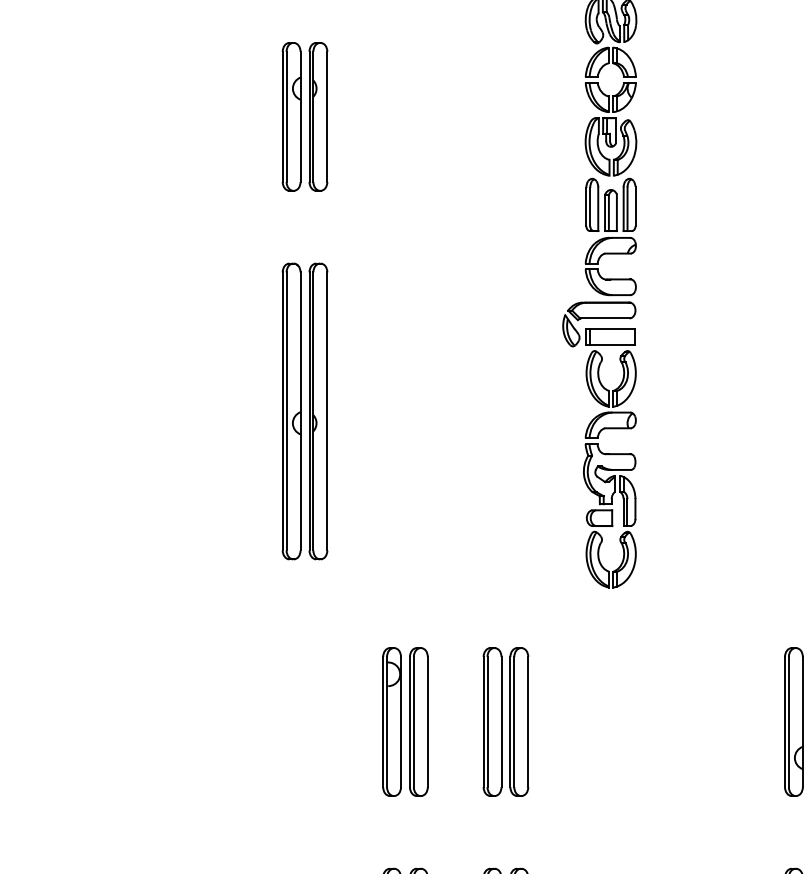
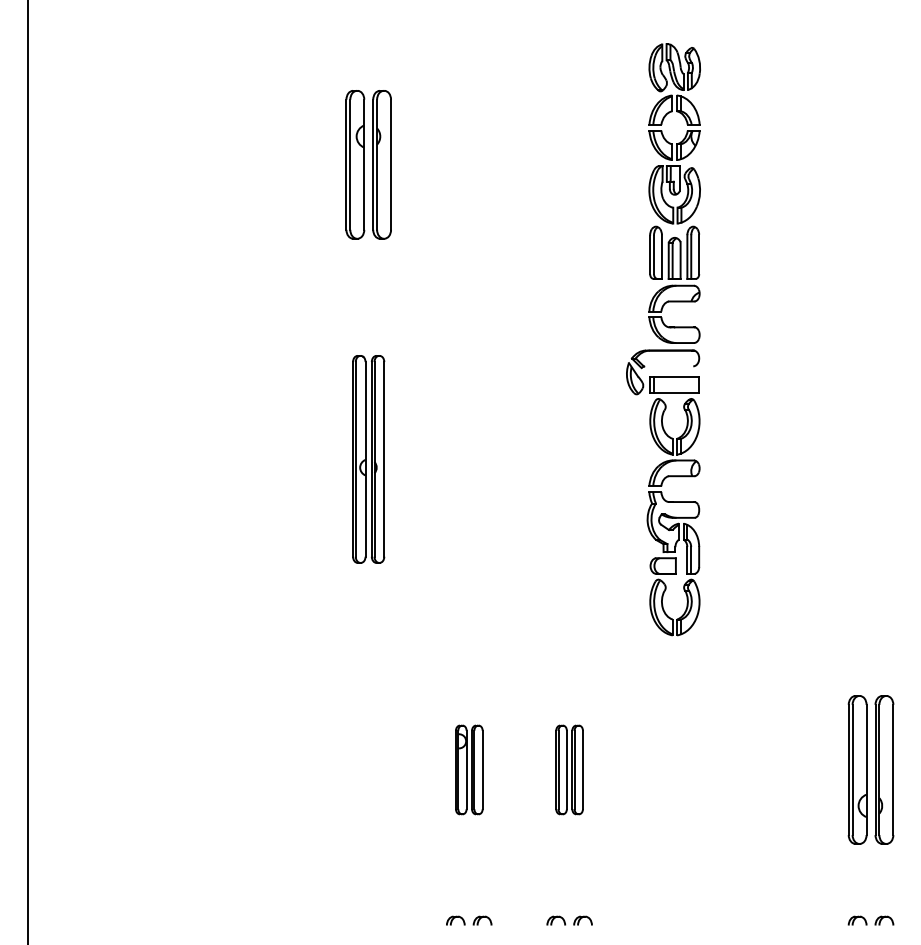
line: (605, 318) -> (669, 366), removed
part: (304, 411) -> (368, 459), size x0.7
part: (405, 721) -> (469, 769), size x0.6
part: (505, 721) -> (569, 769), size x0.6

